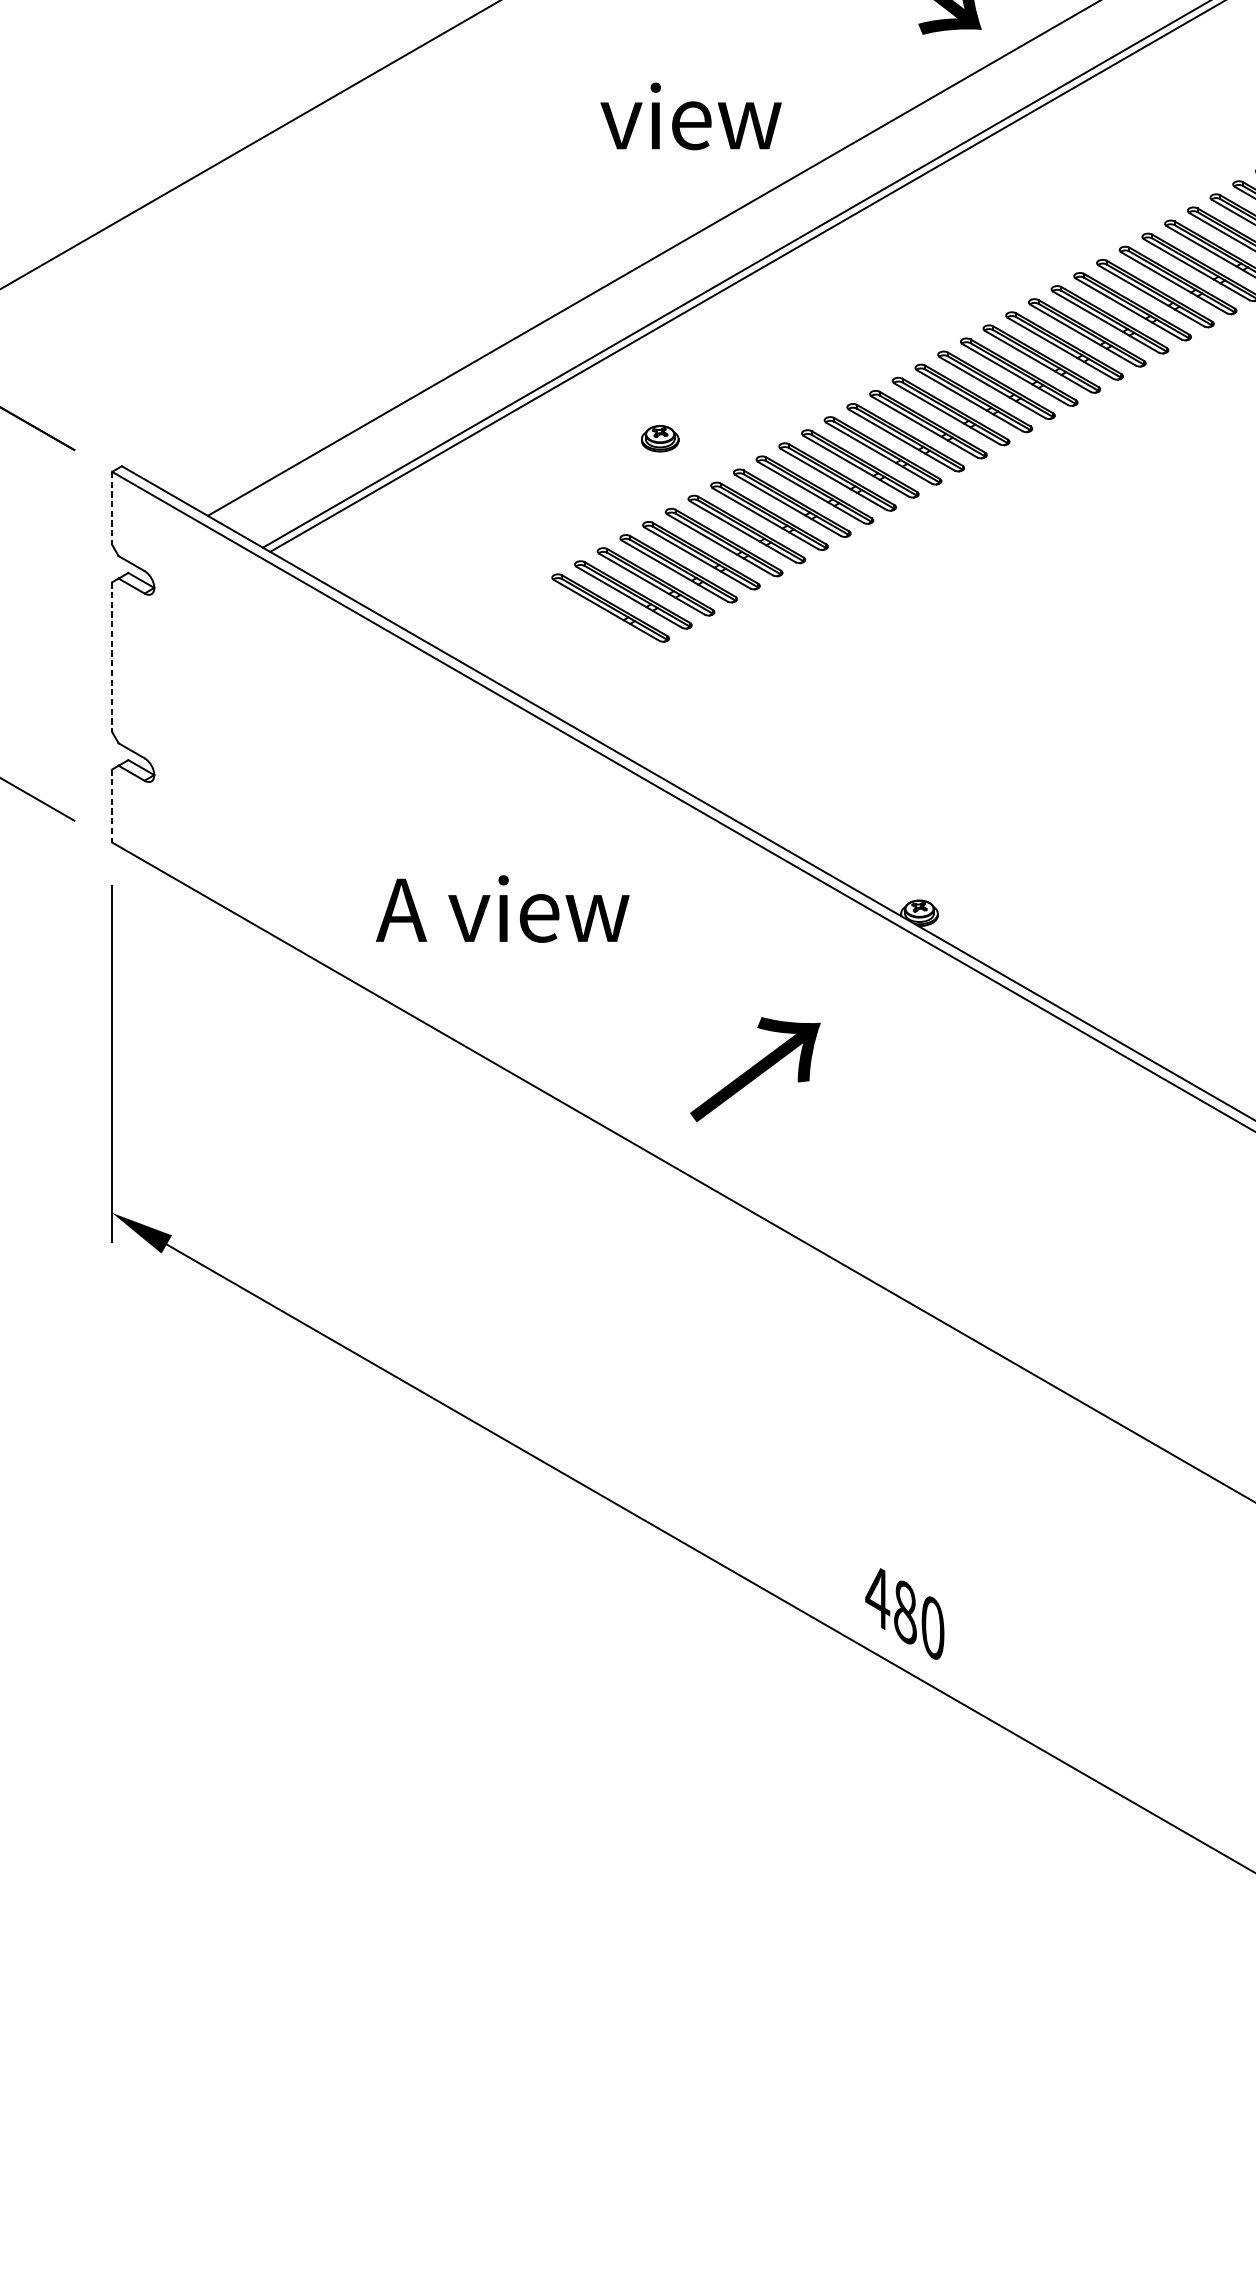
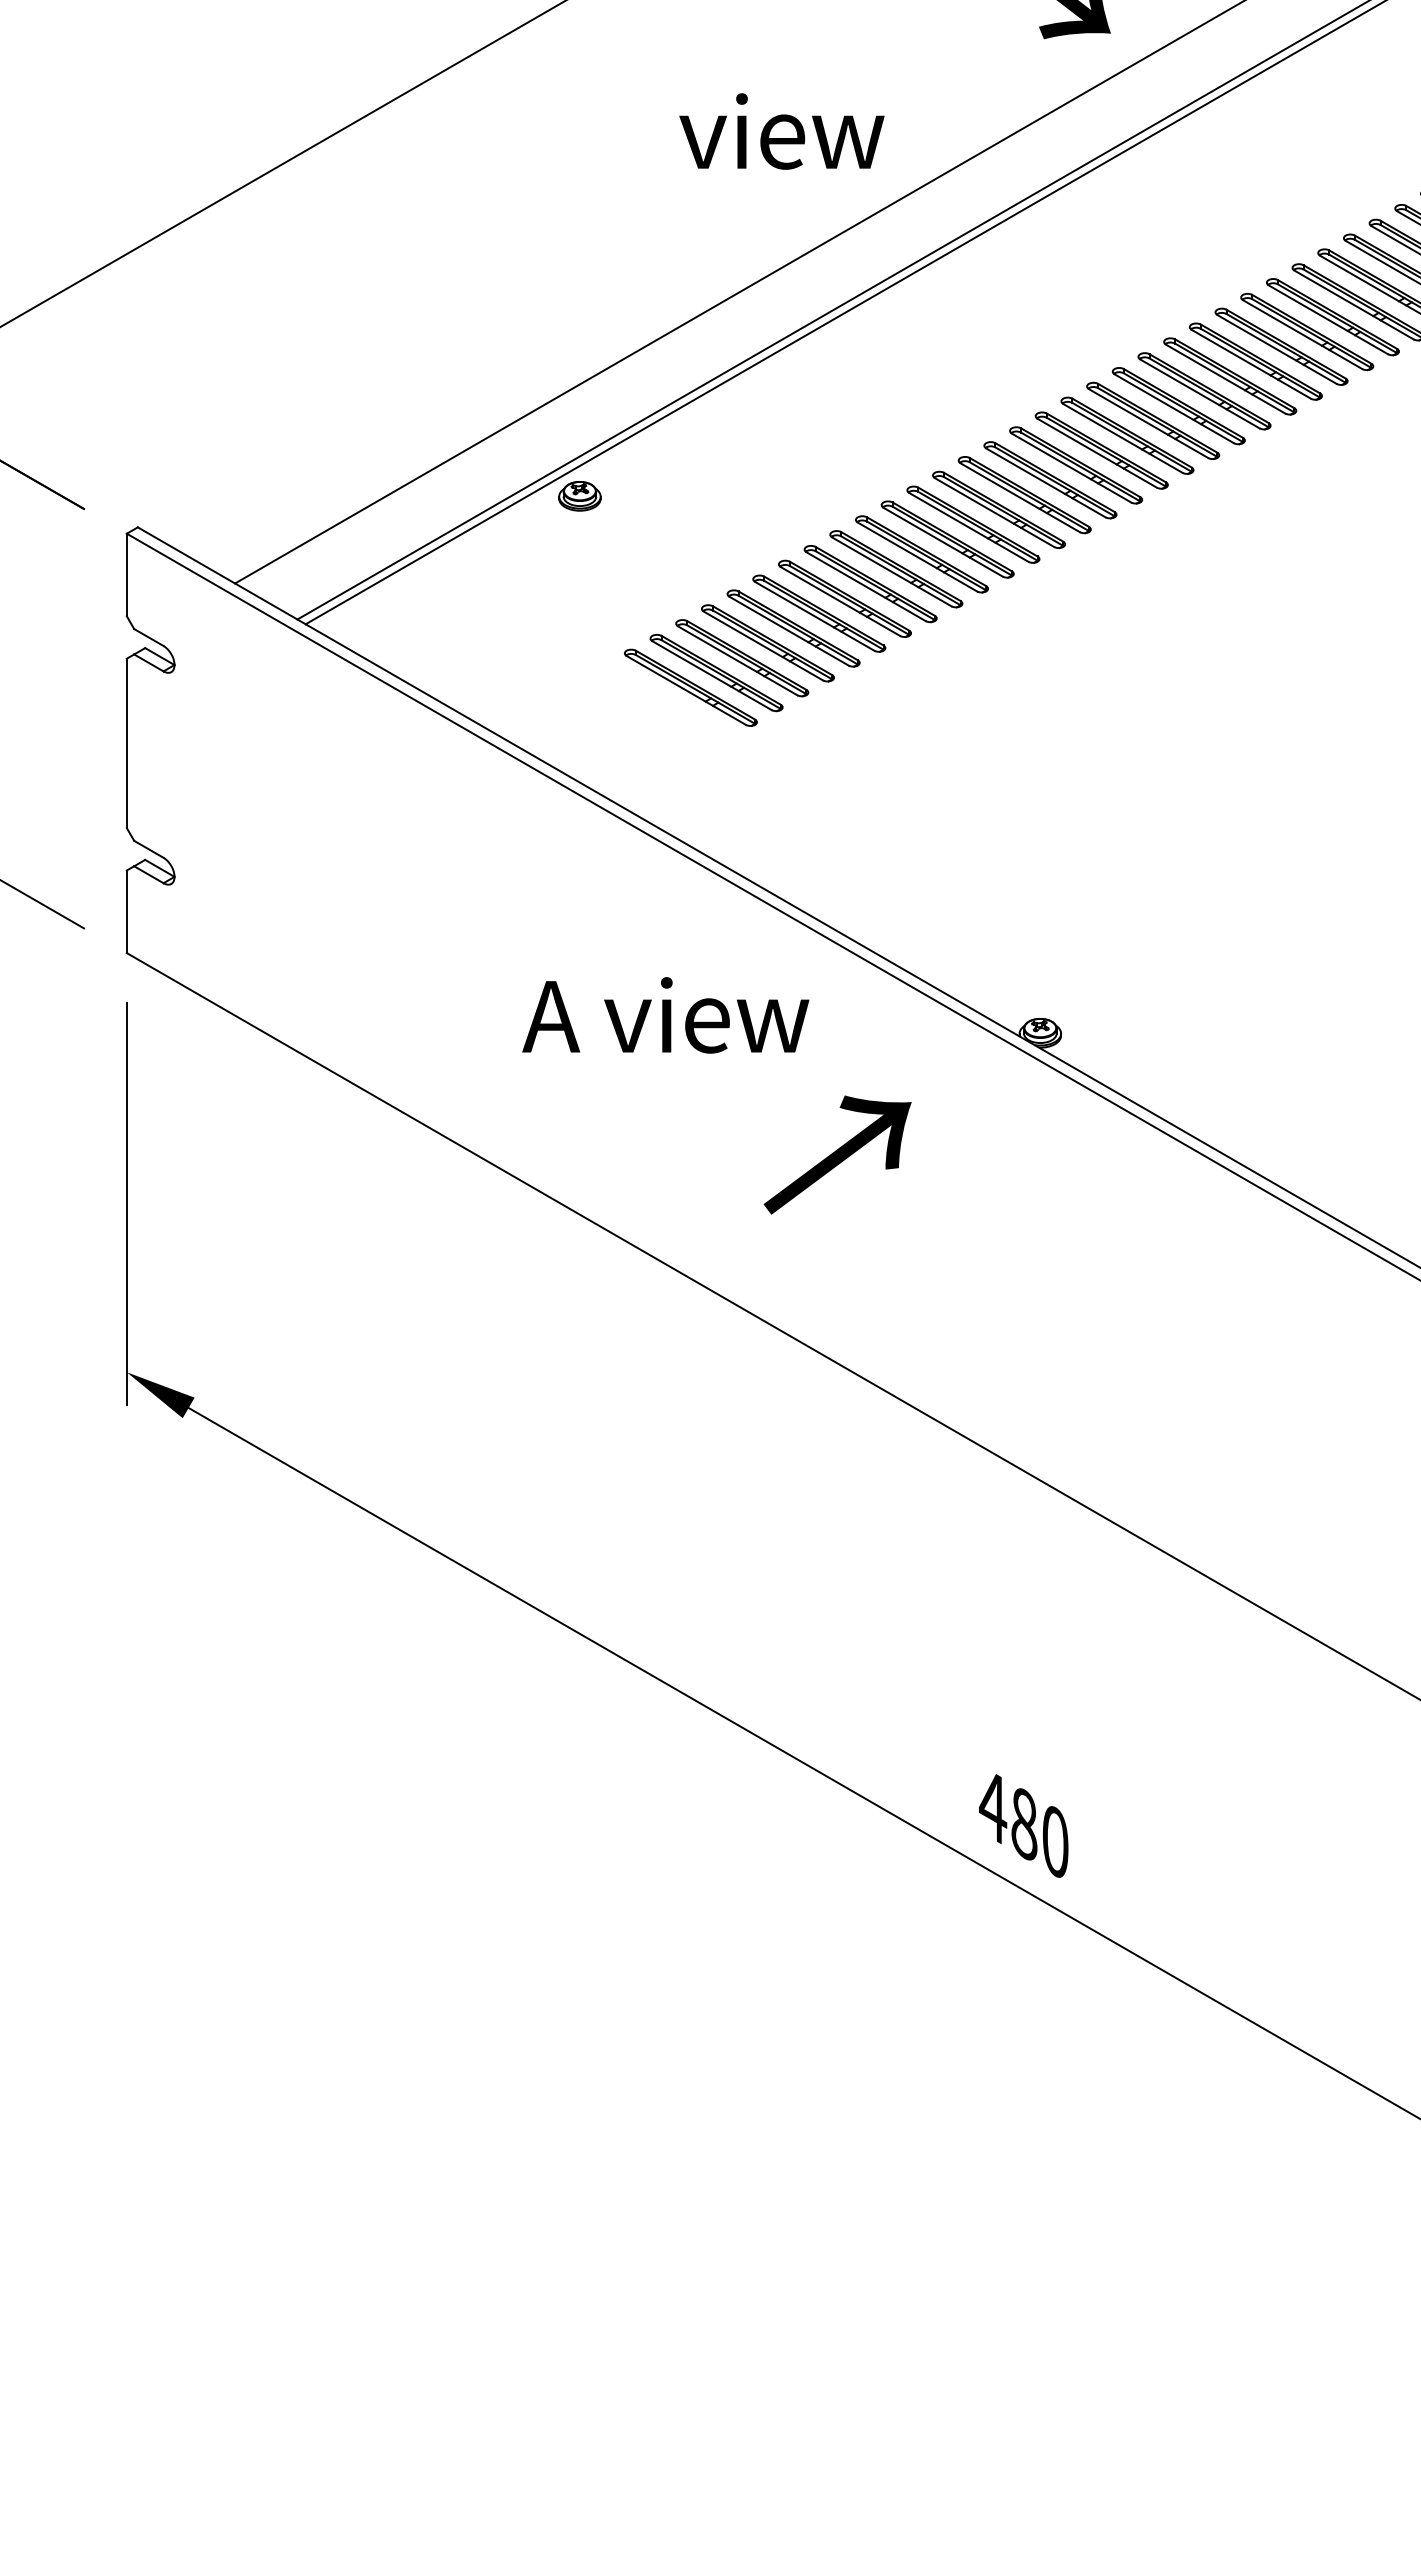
part: (659, 438) -> (579, 496), moved
line: (111, 508) -> (126, 575), dashed -> solid
line: (111, 657) -> (126, 743), dashed -> solid
line: (111, 806) -> (126, 912), dashed -> solid
text: (502, 909) -> (665, 1015), moved
text: (755, 1069) -> (837, 1154), moved

